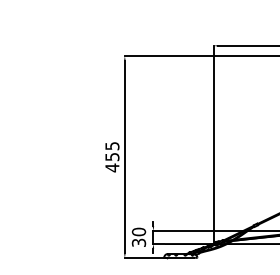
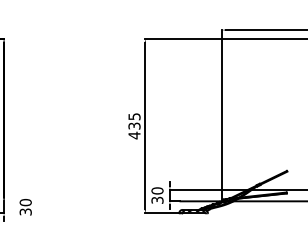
text: (111, 156) -> (133, 125), 455 -> 435

